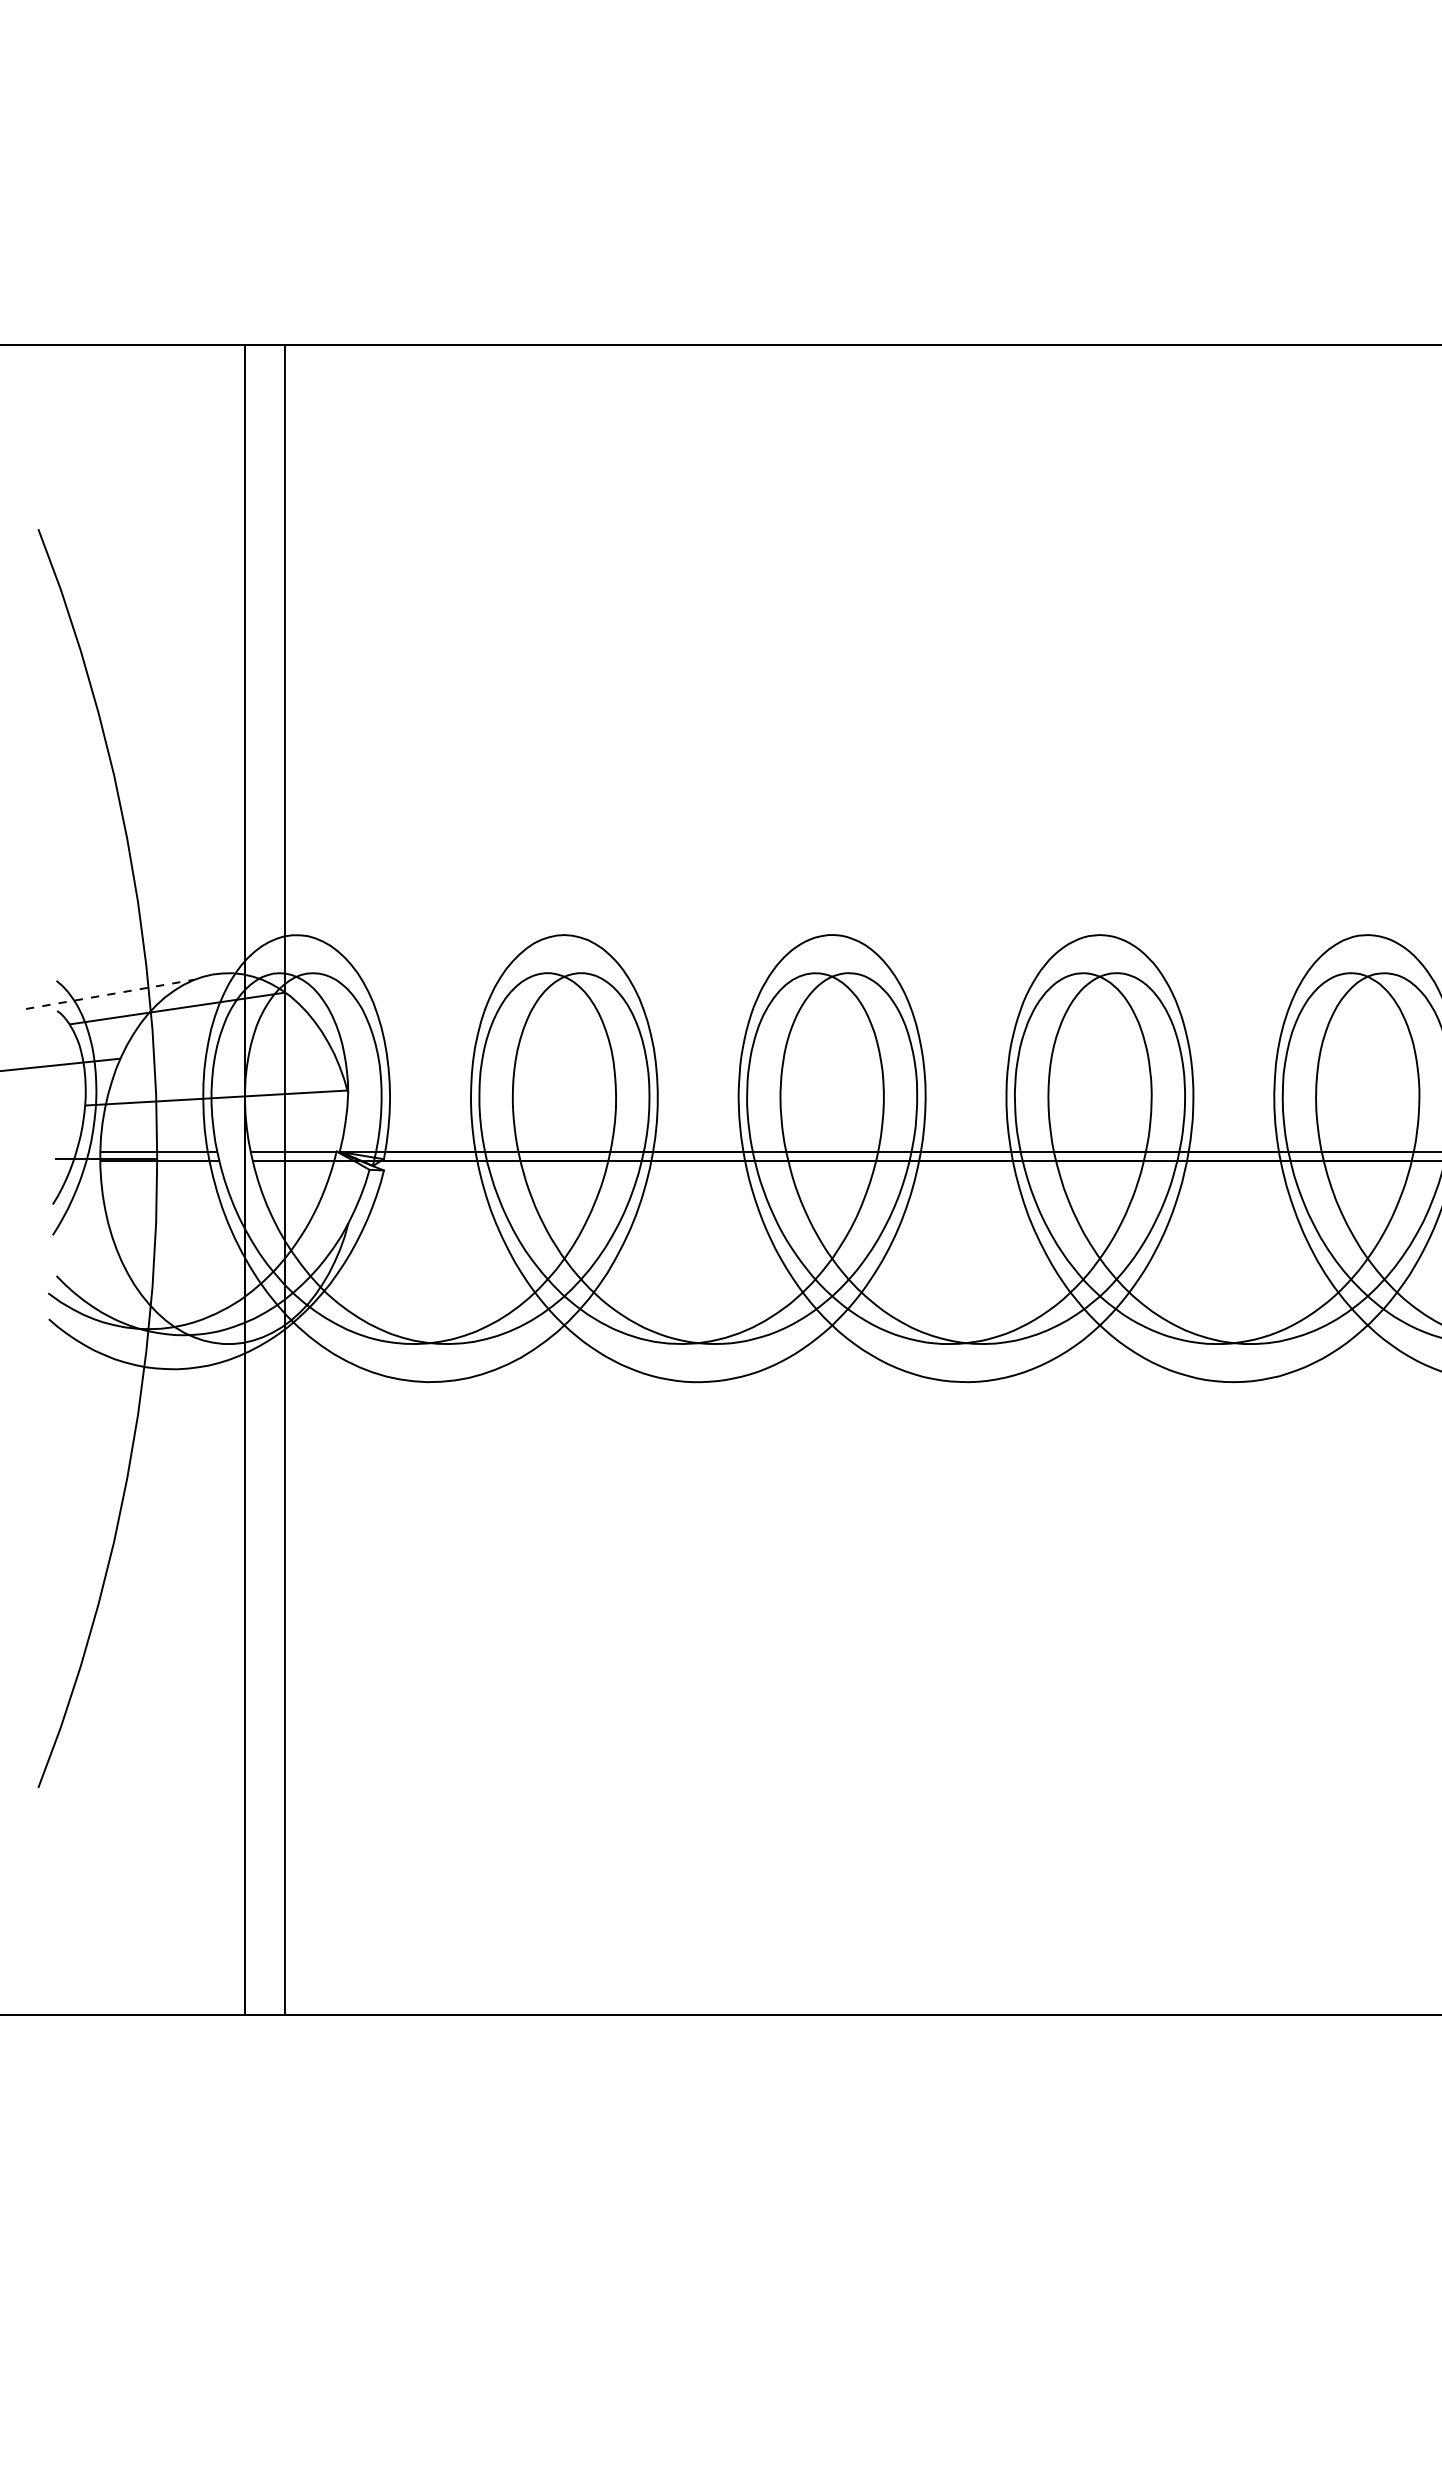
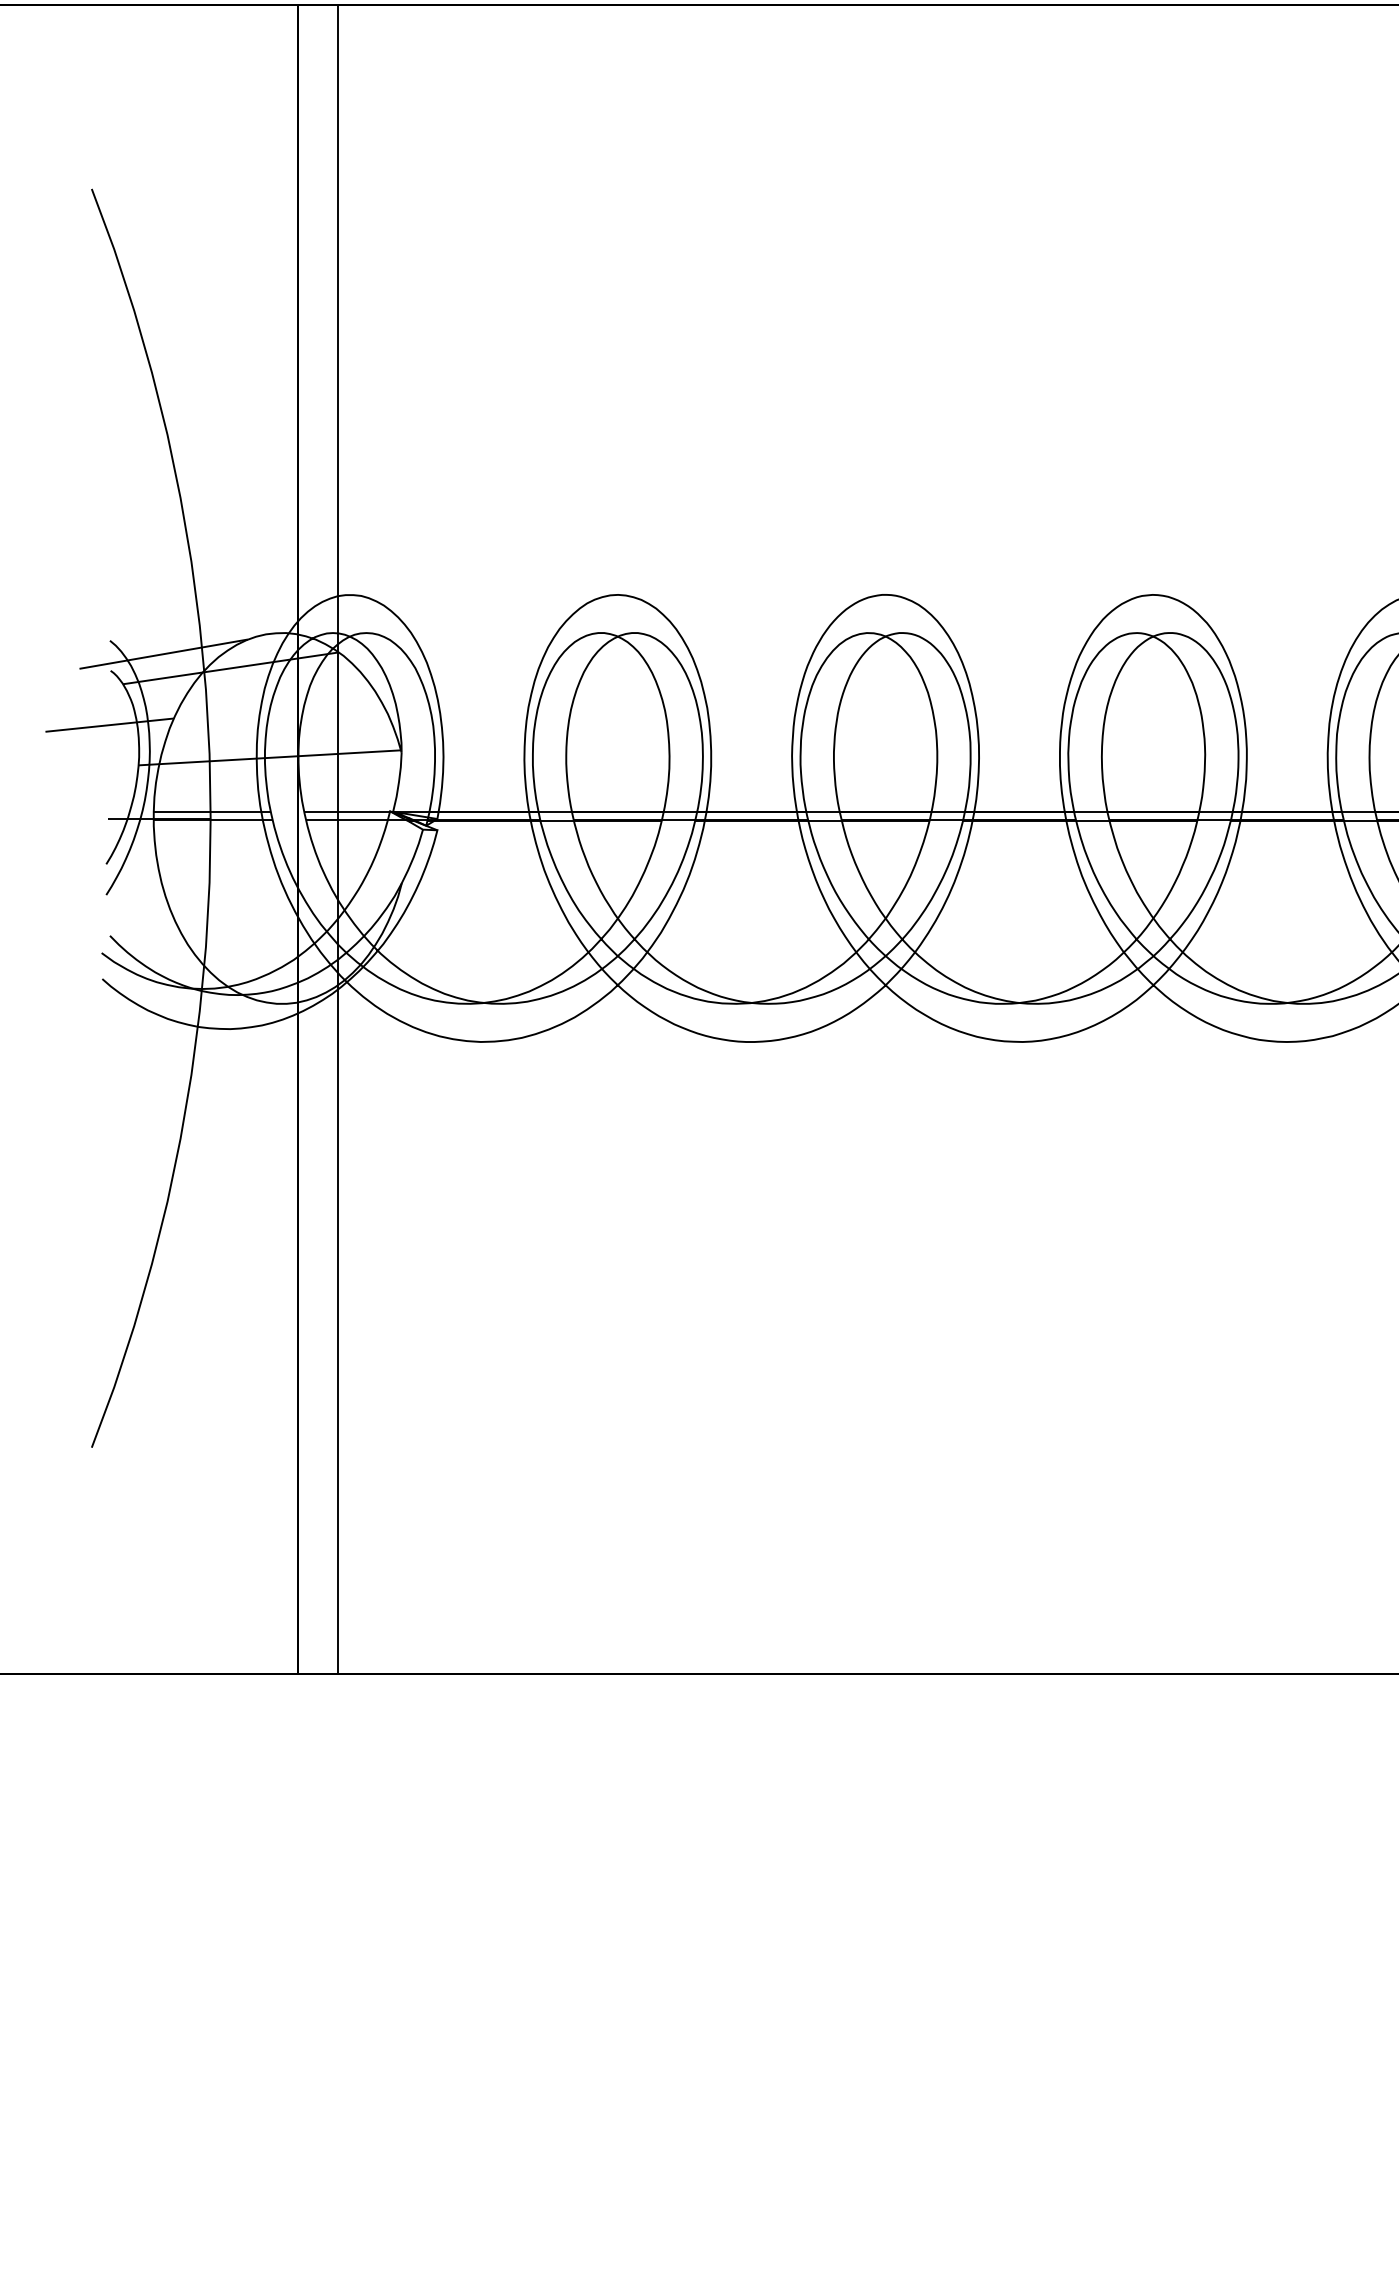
line: (110, 994) -> (163, 654), dashed -> solid

